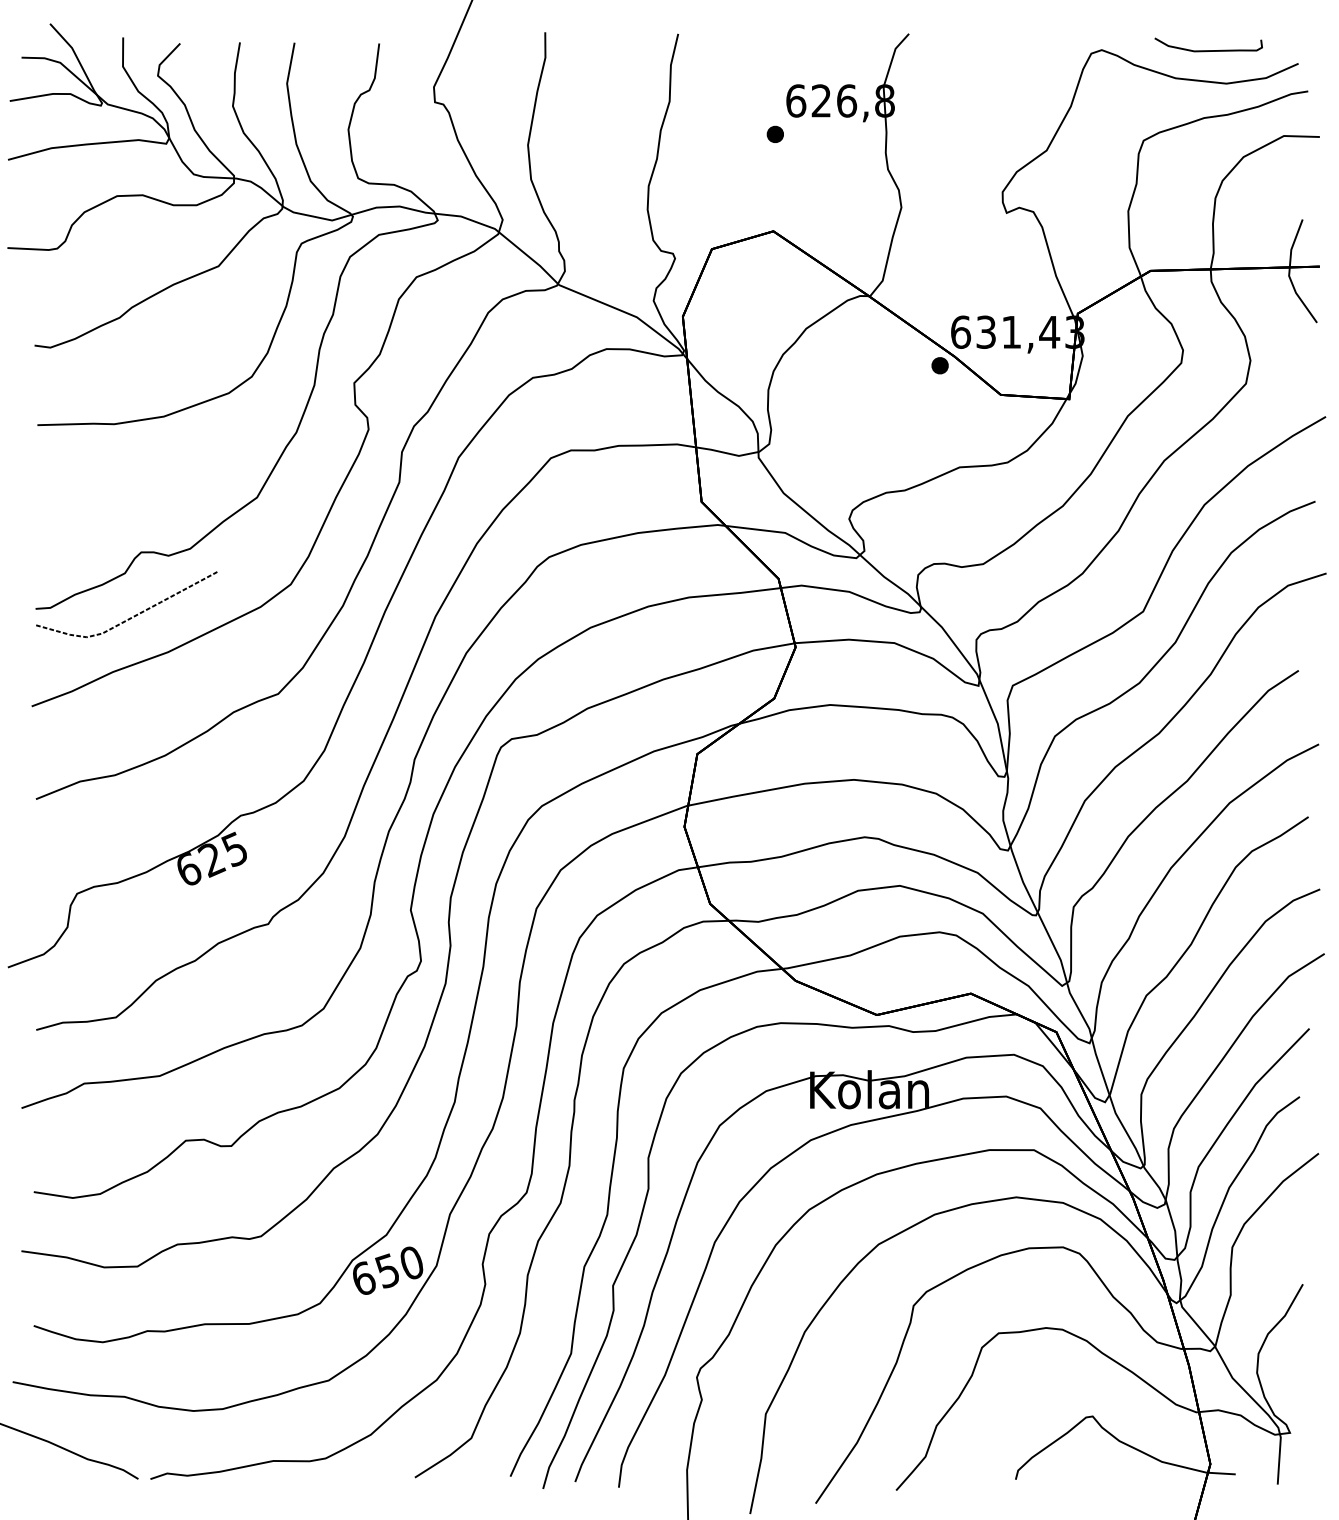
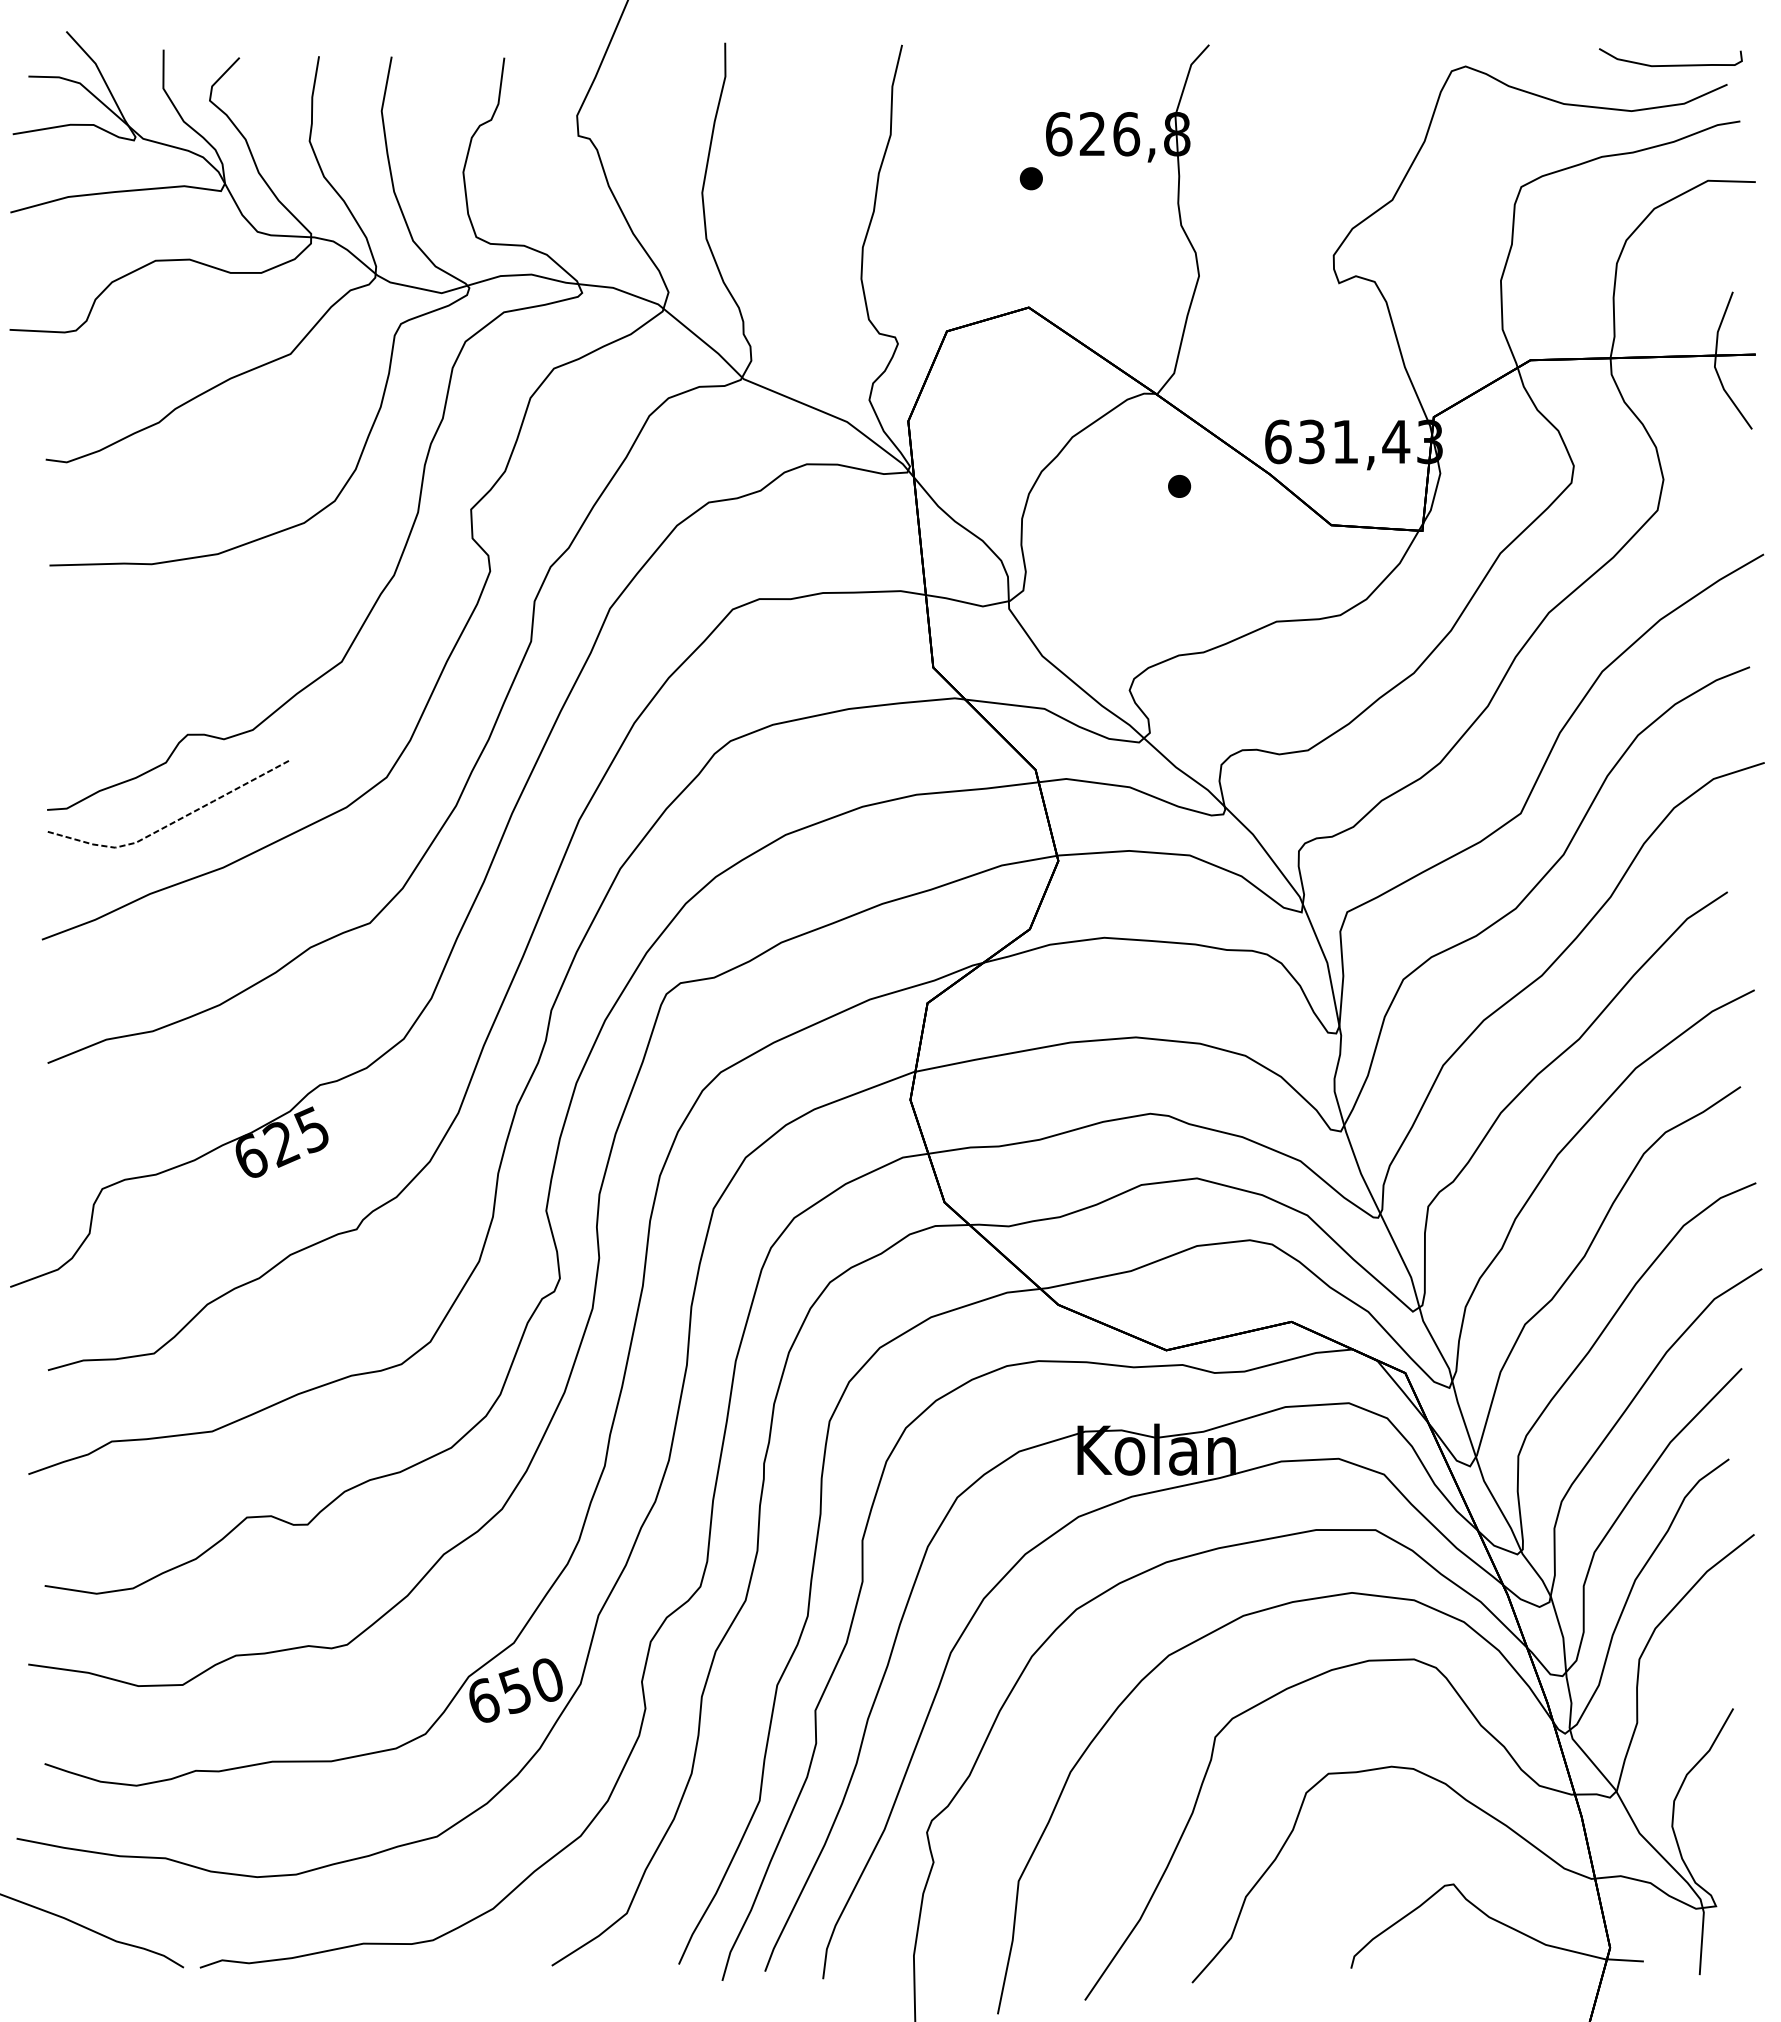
curve: (1208, 50) -> (1670, 64), moved
part: (940, 365) -> (1179, 486), moved

